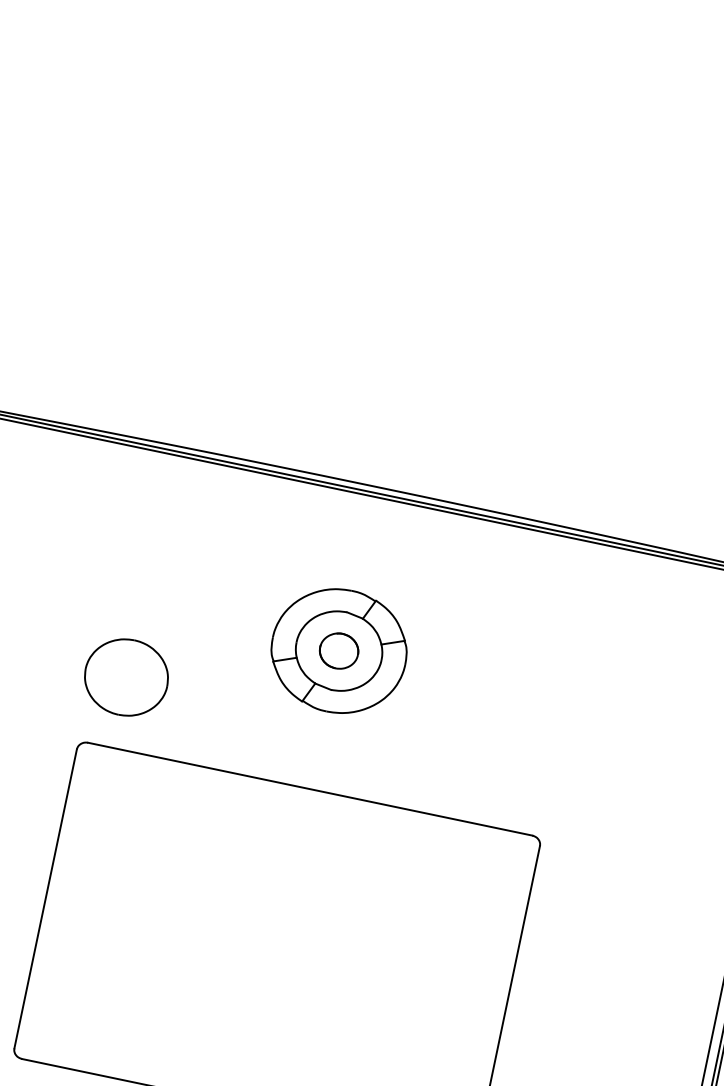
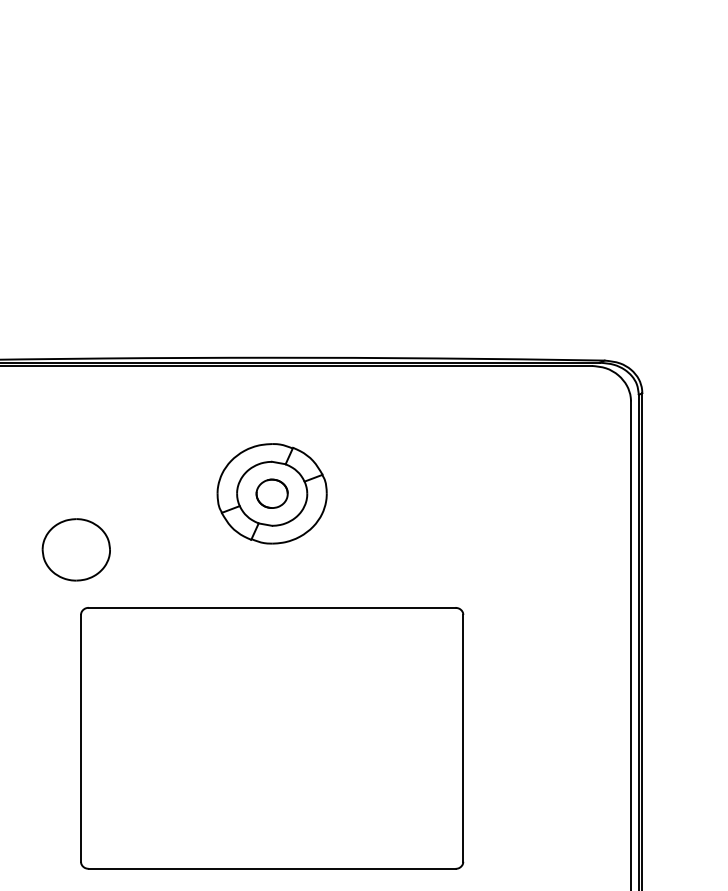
part: (125, 676) -> (75, 549), moved

